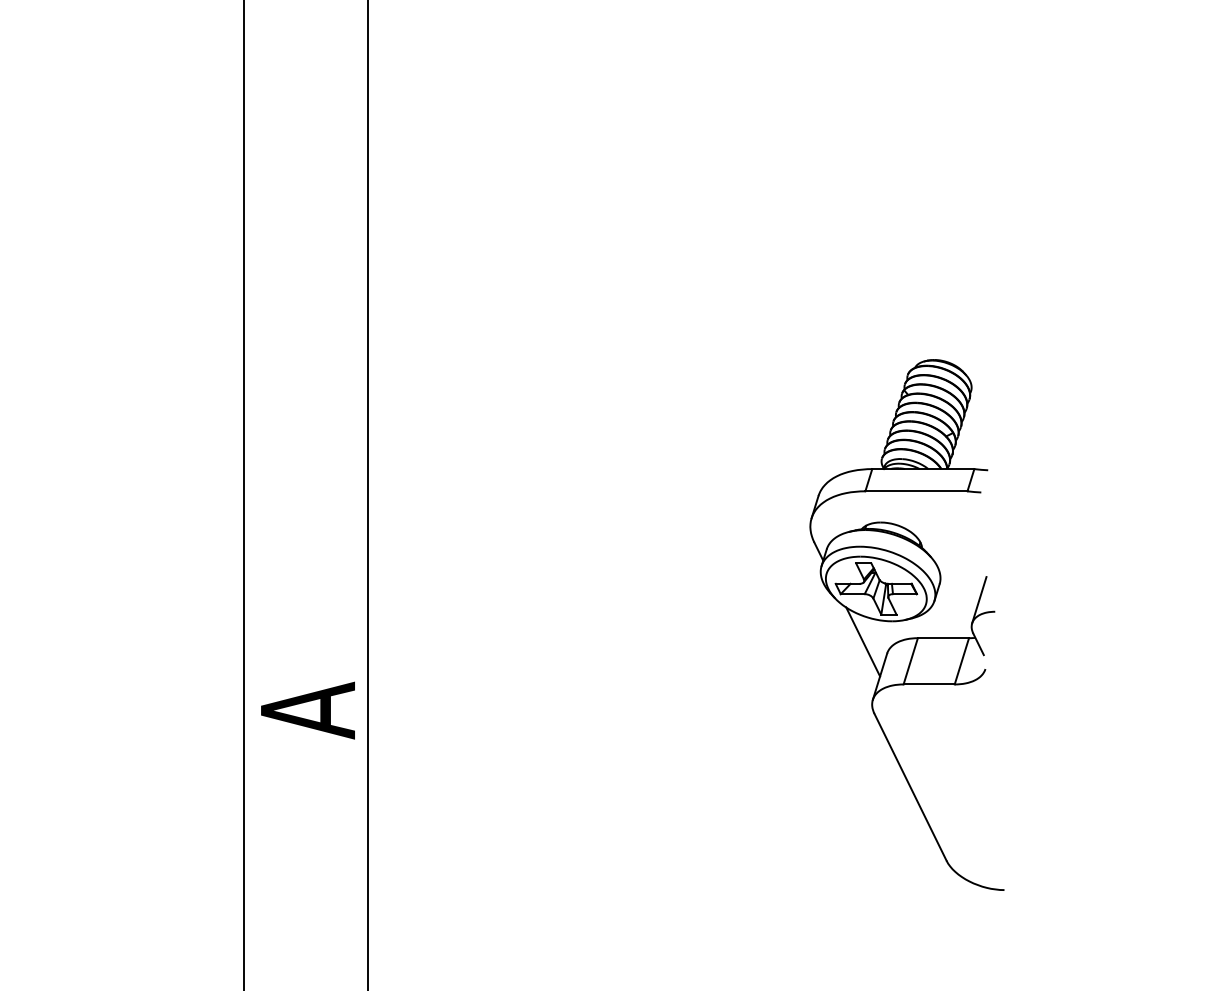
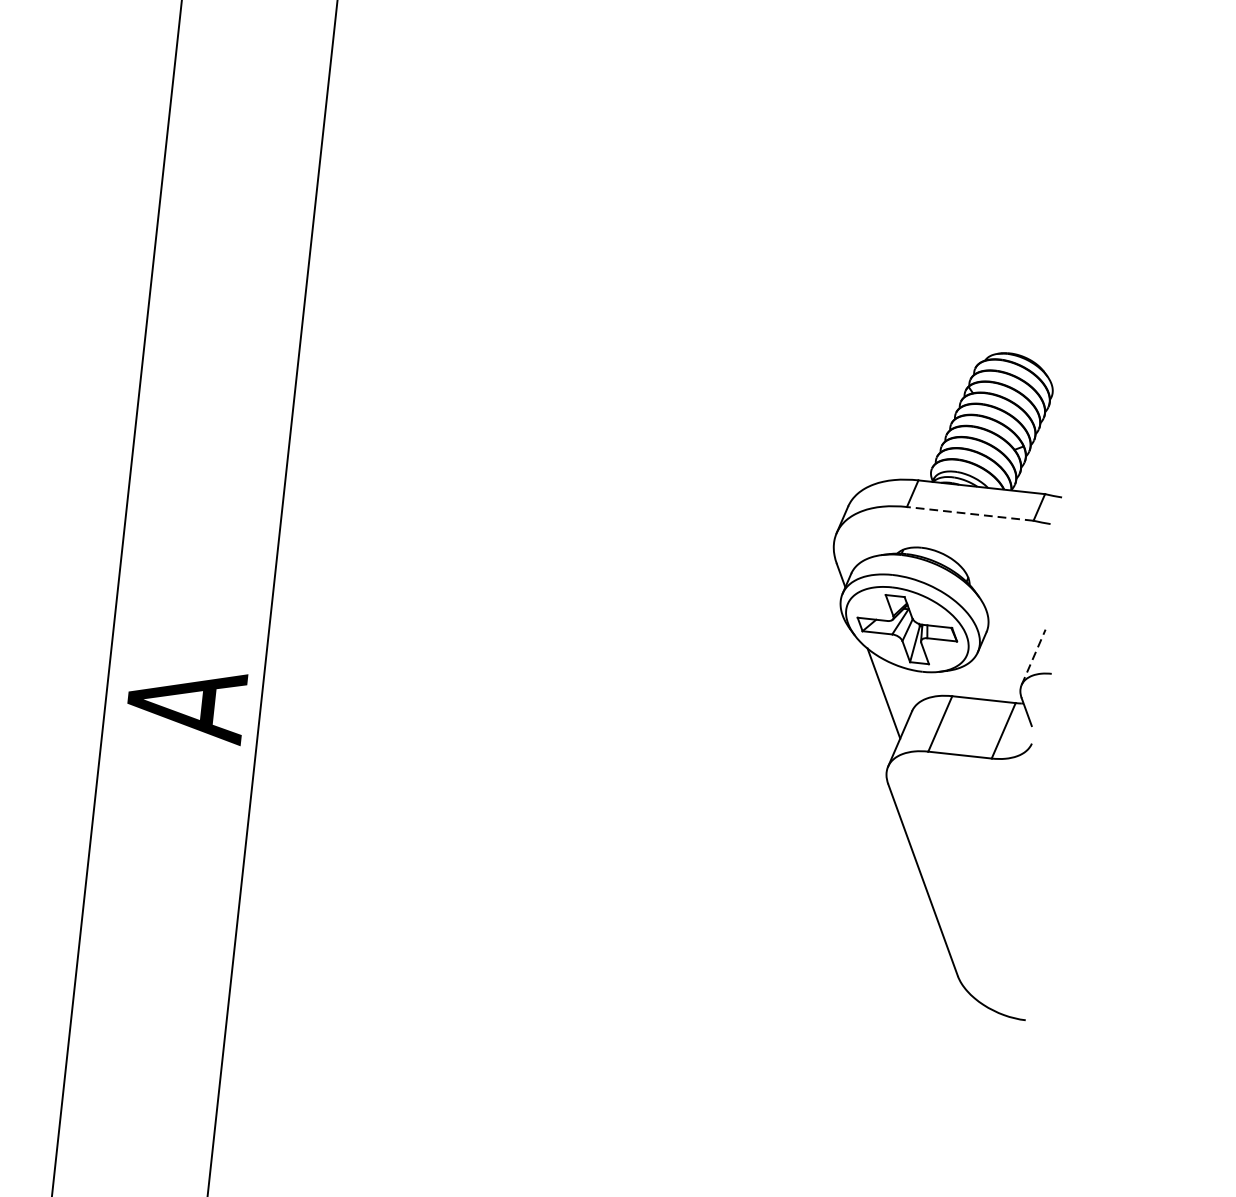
line: (915, 491) -> (969, 513), solid -> dashed
line: (979, 599) -> (1033, 656), solid -> dashed

